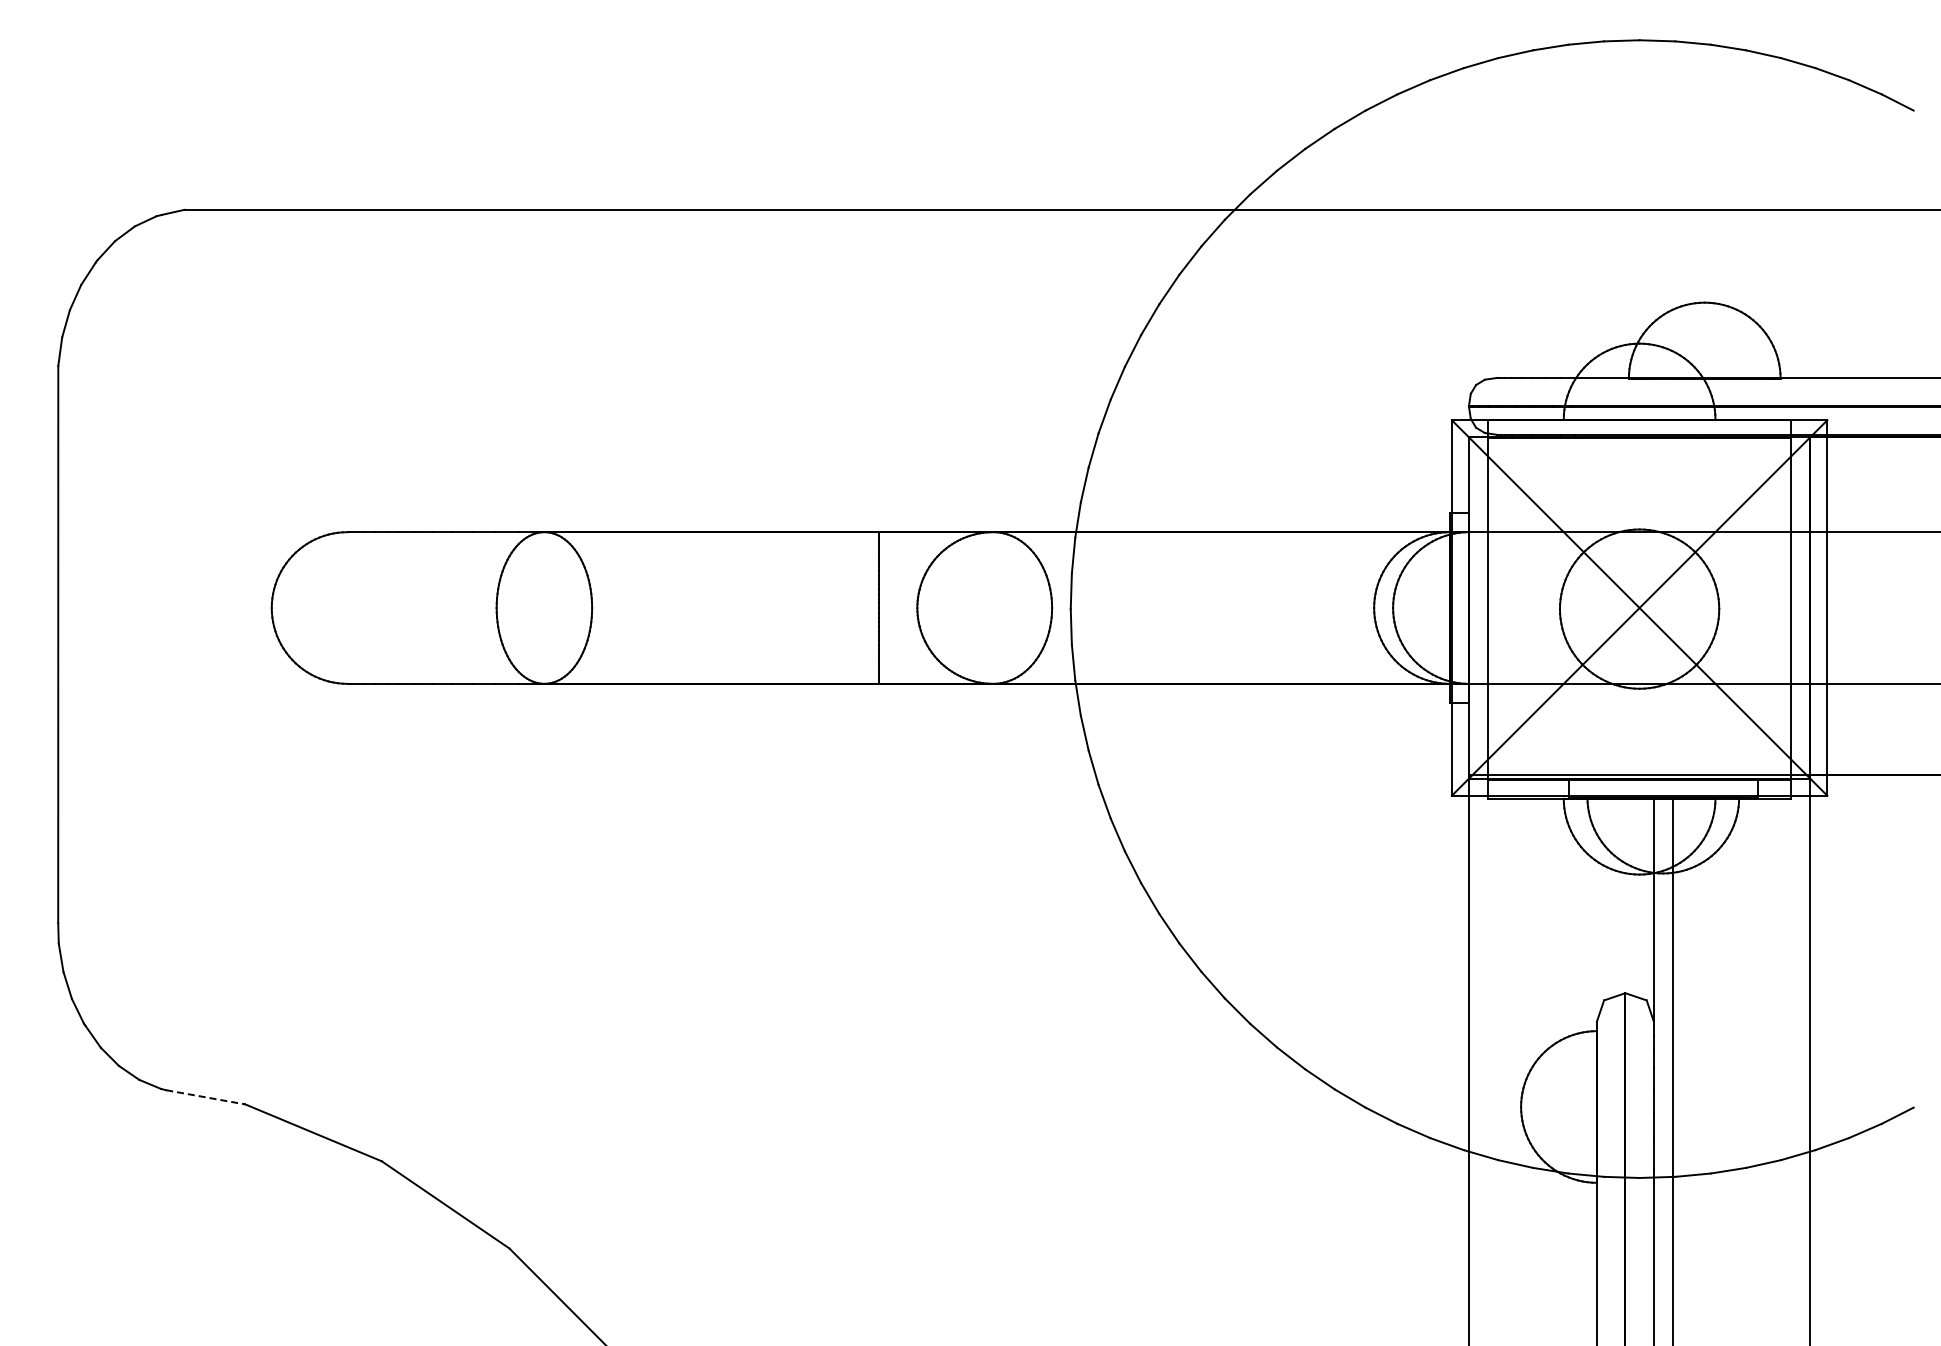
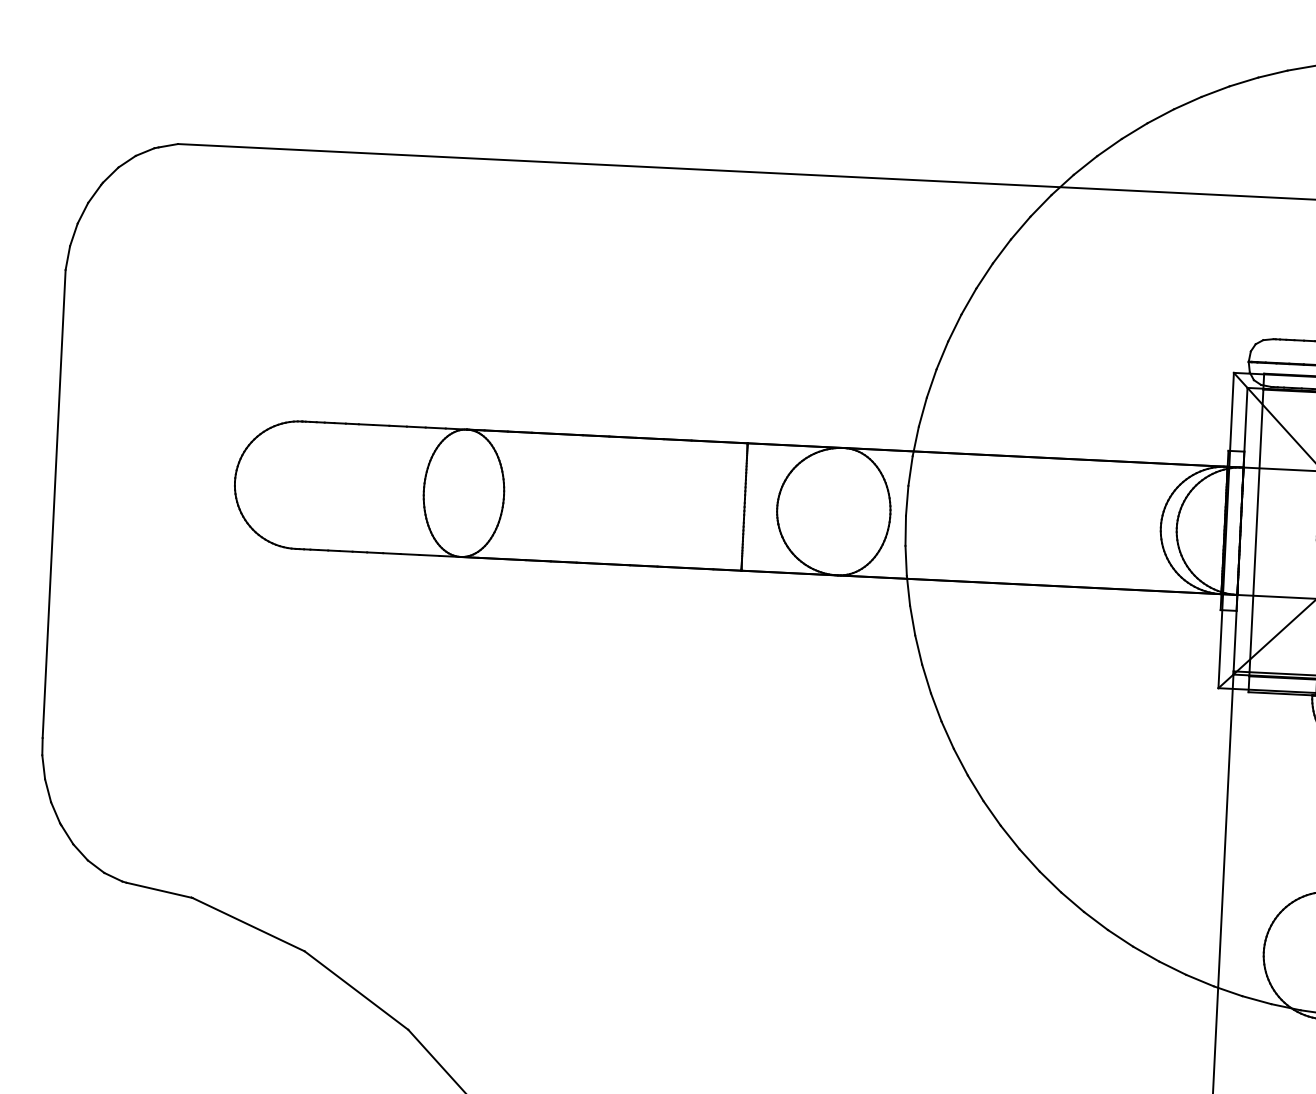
line: (206, 1097) -> (160, 890), dashed -> solid

